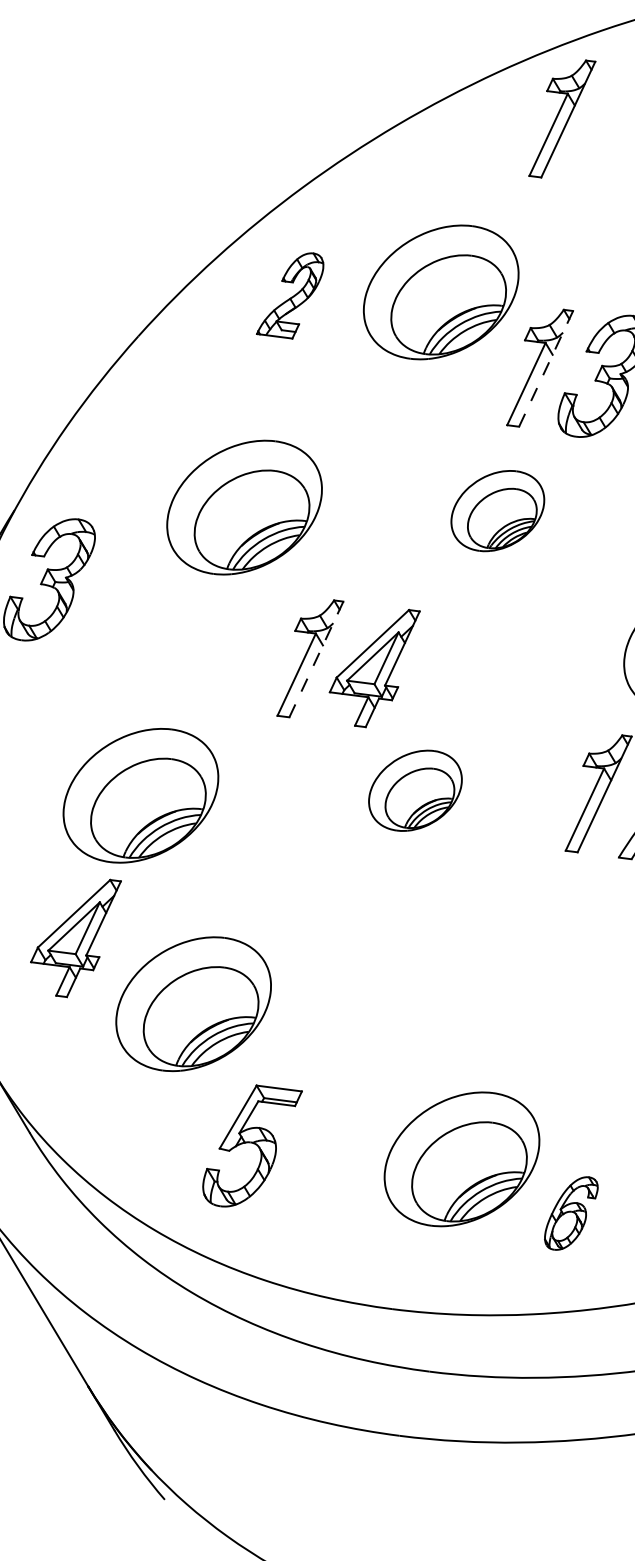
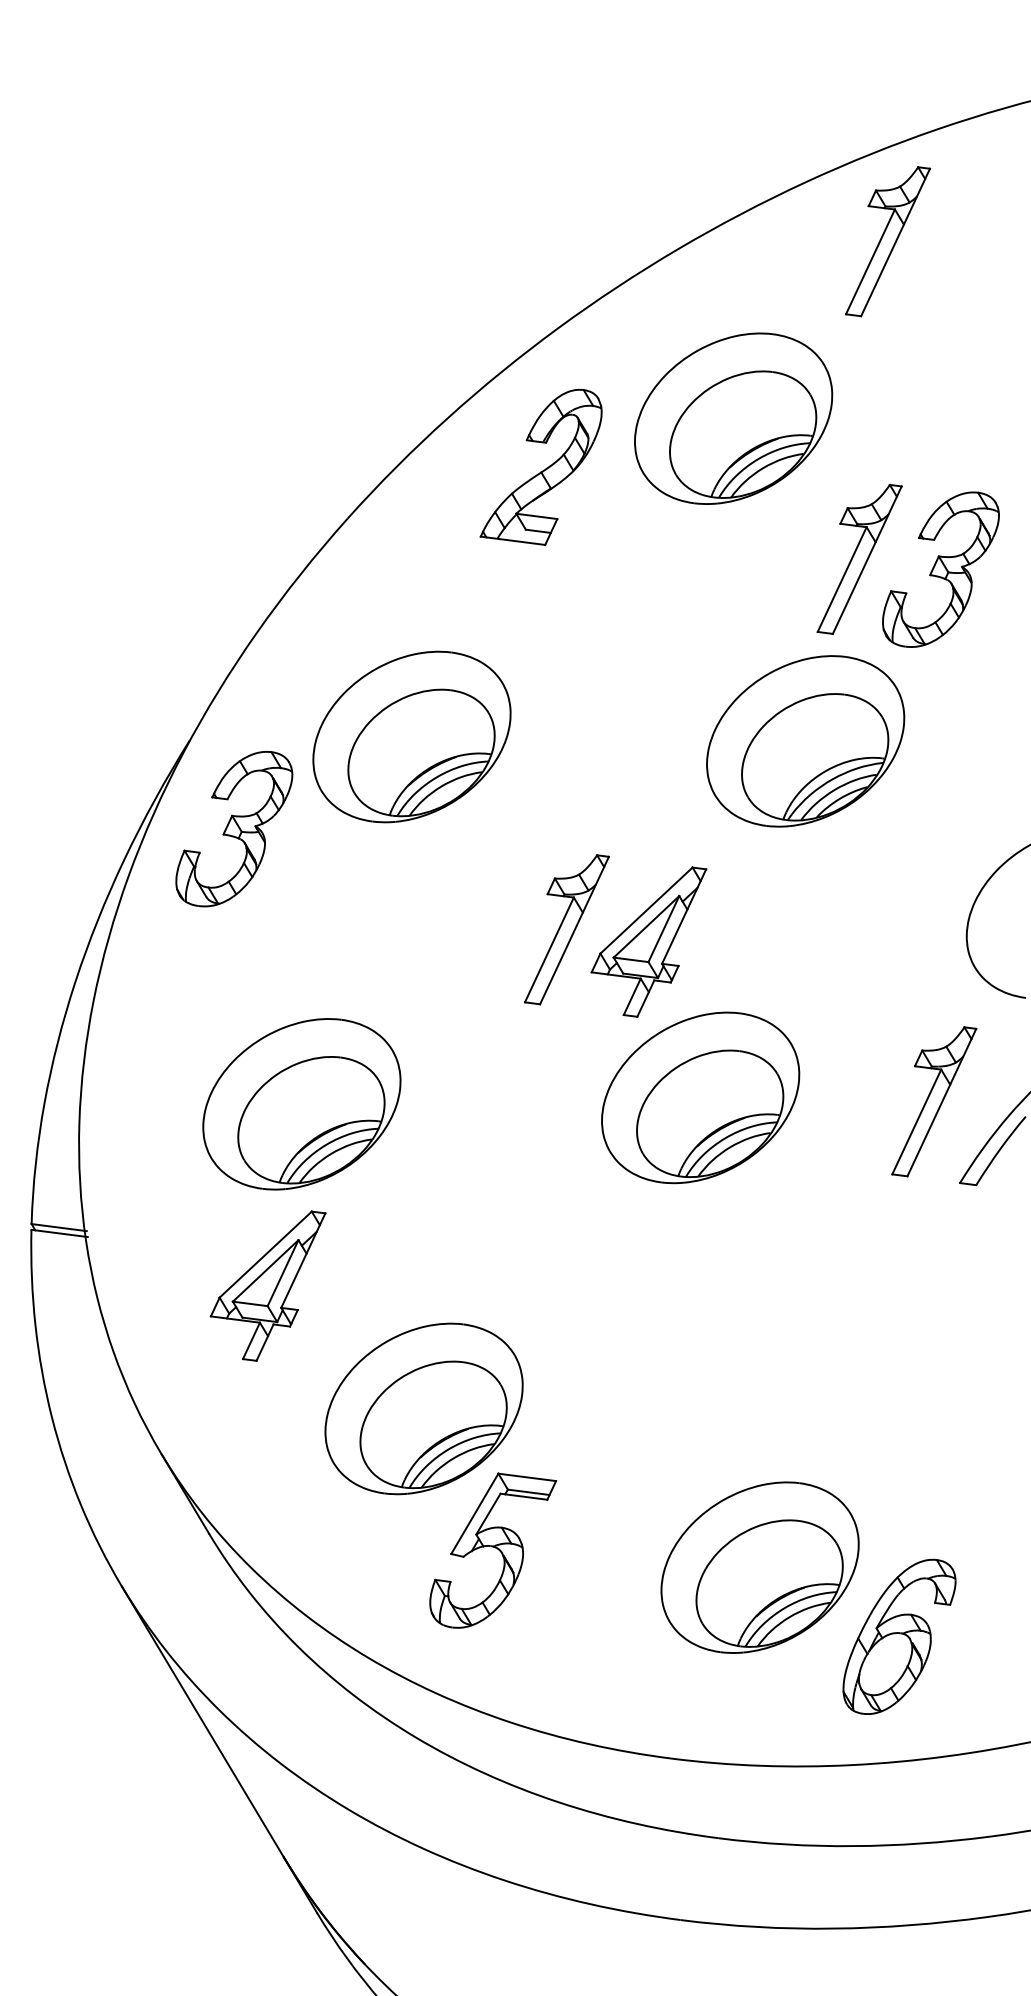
part: (441, 292) -> (733, 418), moved
part: (289, 295) -> (540, 466), size x1.43
line: (546, 368) -> (867, 559), dashed -> solid
part: (244, 507) -> (411, 736), moved
part: (497, 511) -> (805, 741), size x1.67
line: (316, 659) -> (574, 930), dashed -> solid
part: (415, 790) -> (700, 1097), size x1.67
part: (140, 795) -> (301, 1104), moved
part: (193, 1003) -> (423, 1408), moved
part: (571, 1213) -> (899, 1636), size x1.67

